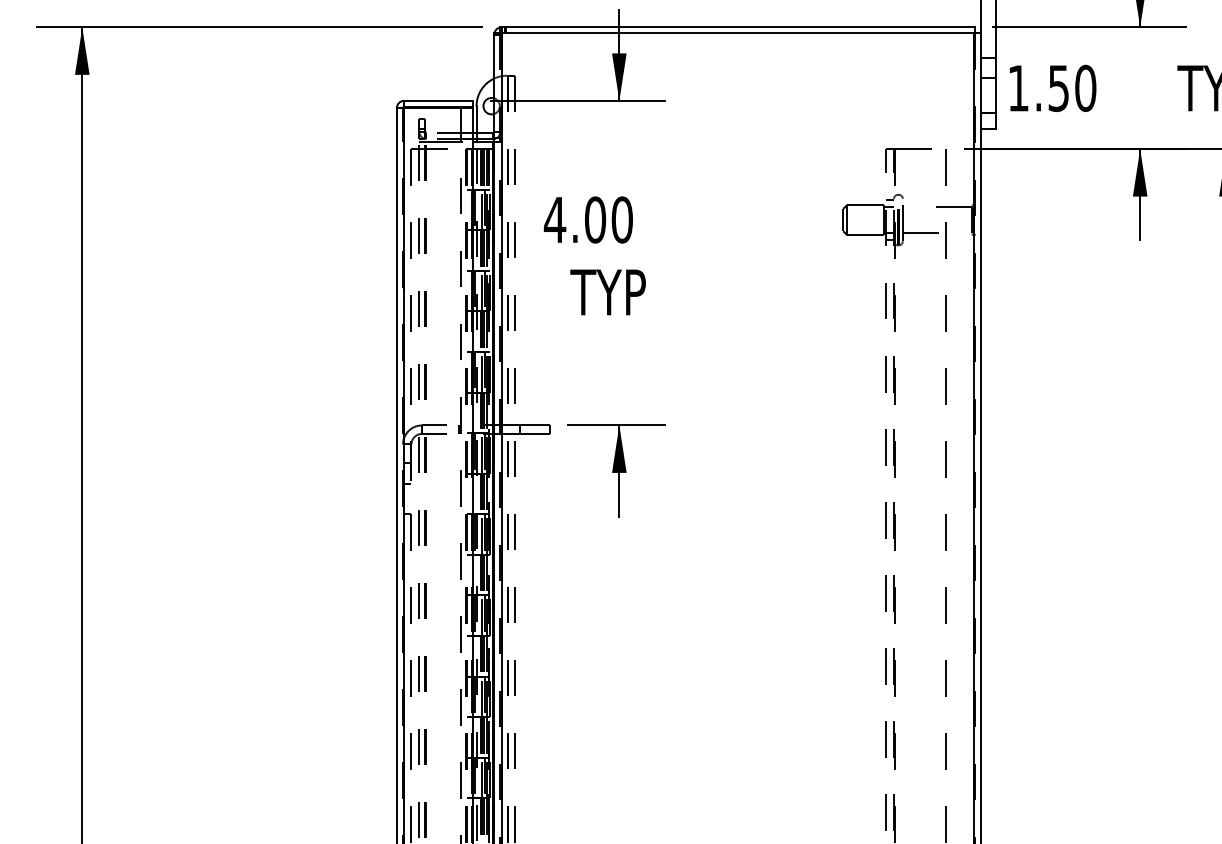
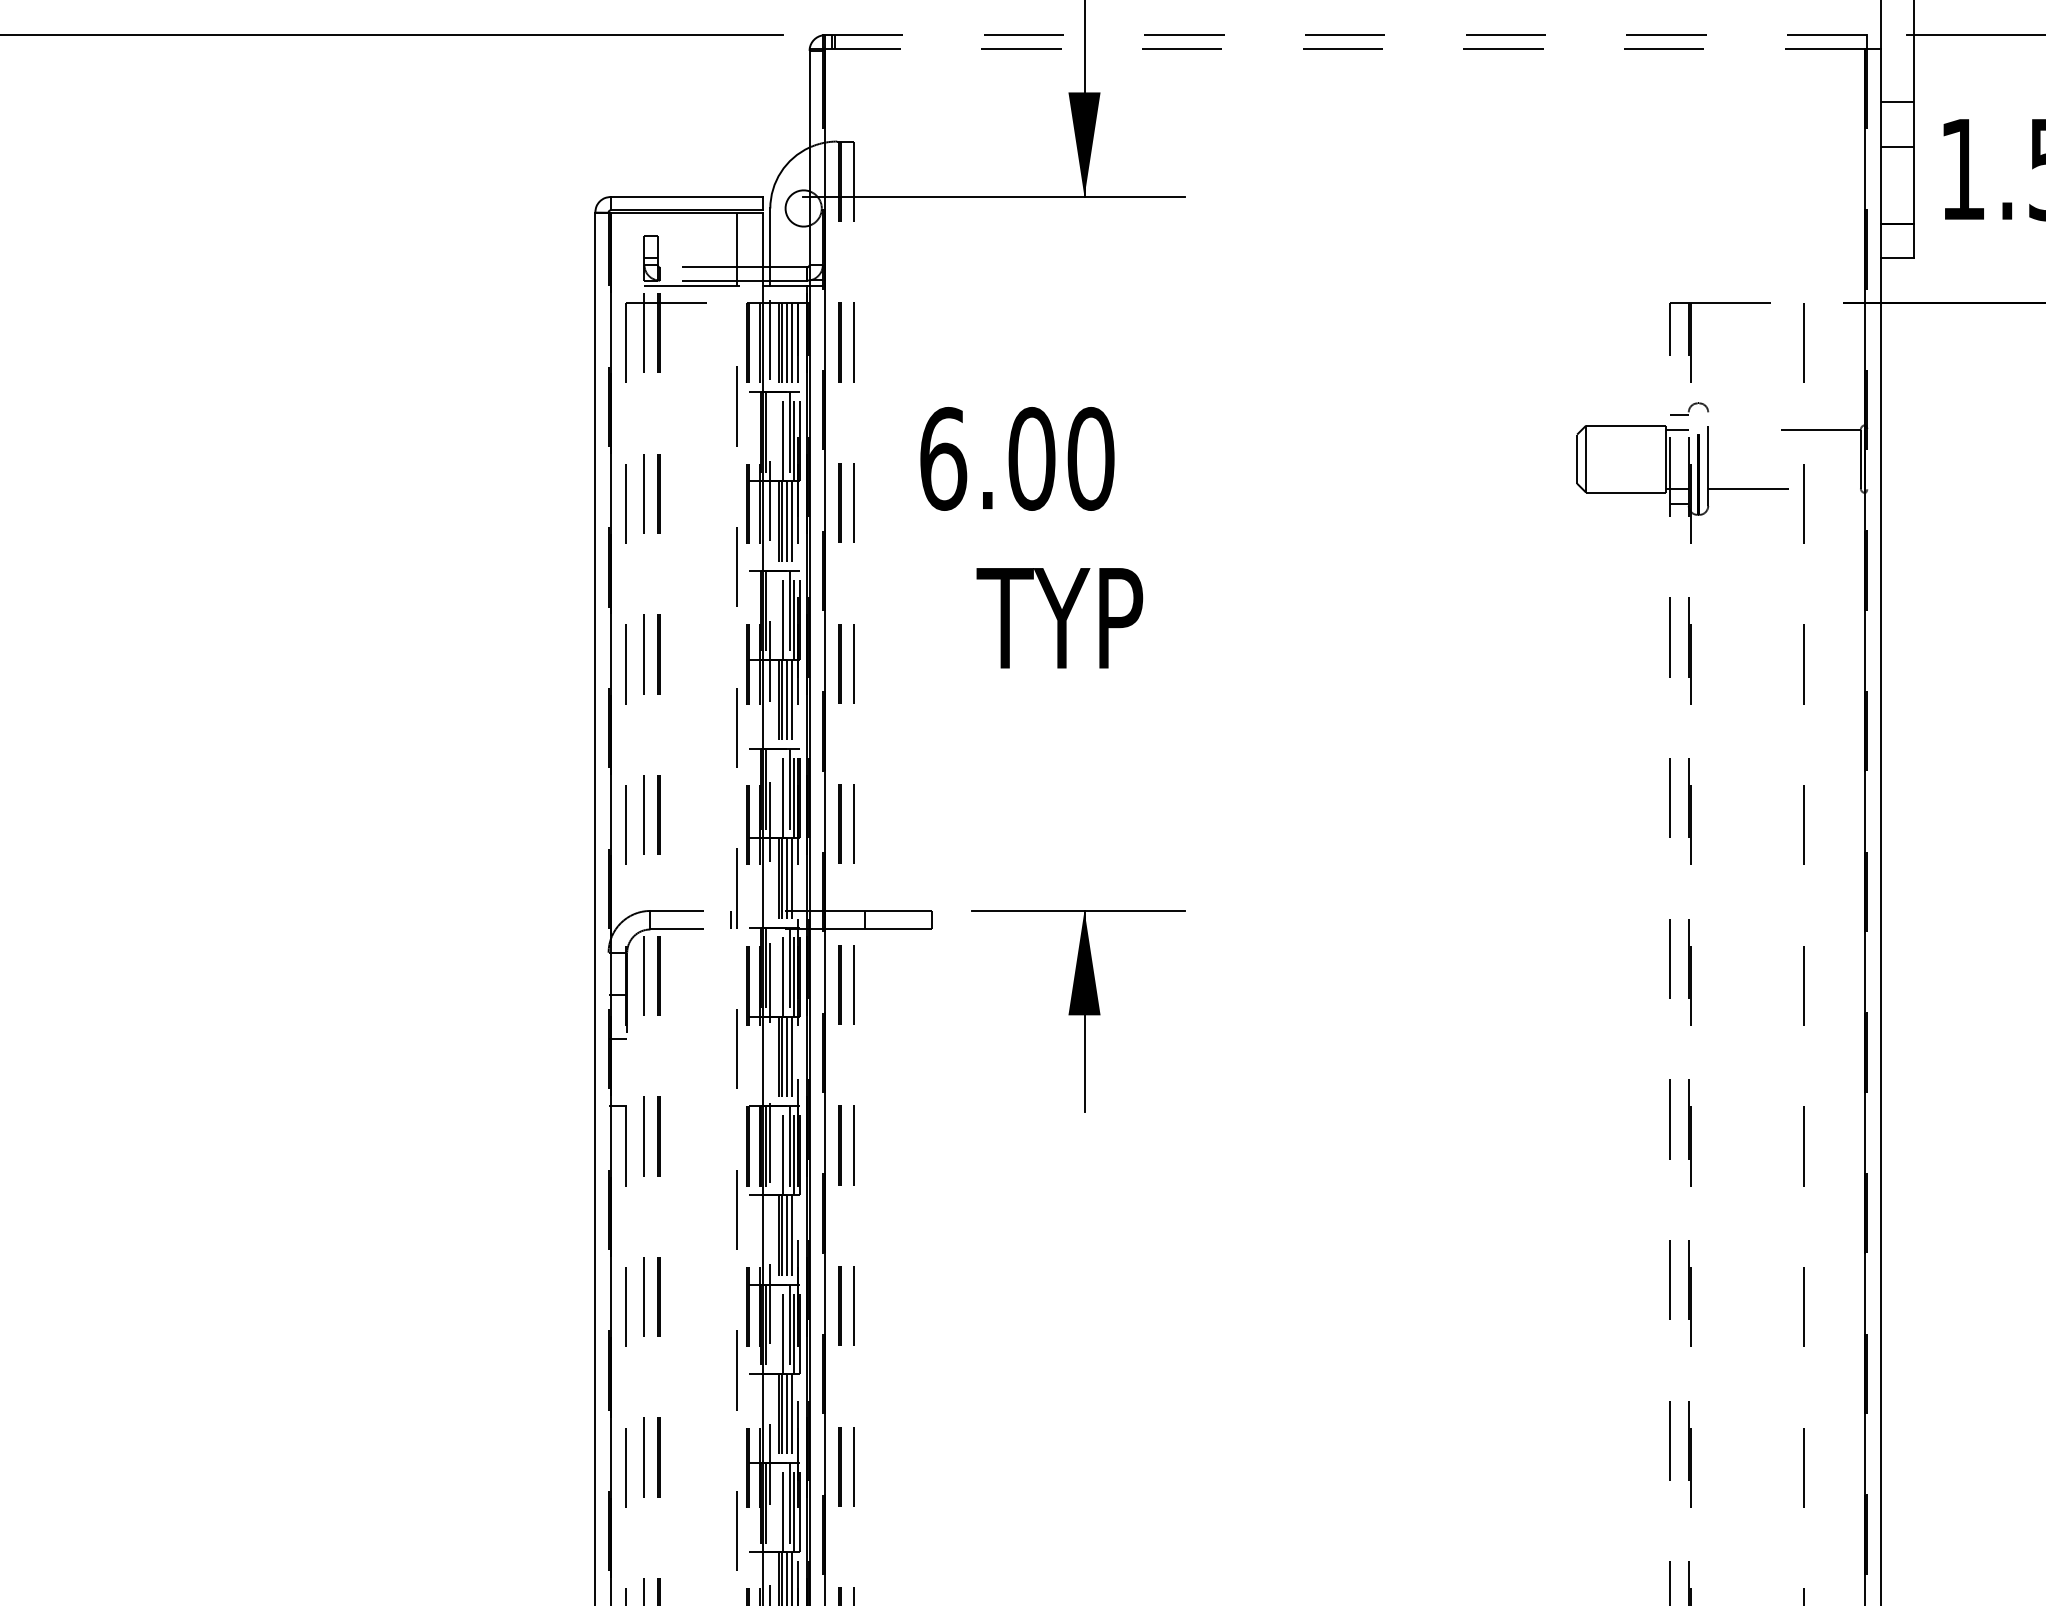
line: (738, 27) -> (1346, 35), solid -> dashed
line: (737, 33) -> (1344, 48), solid -> dashed
text: (554, 219) -> (941, 457), 4.00 -> 6.00

